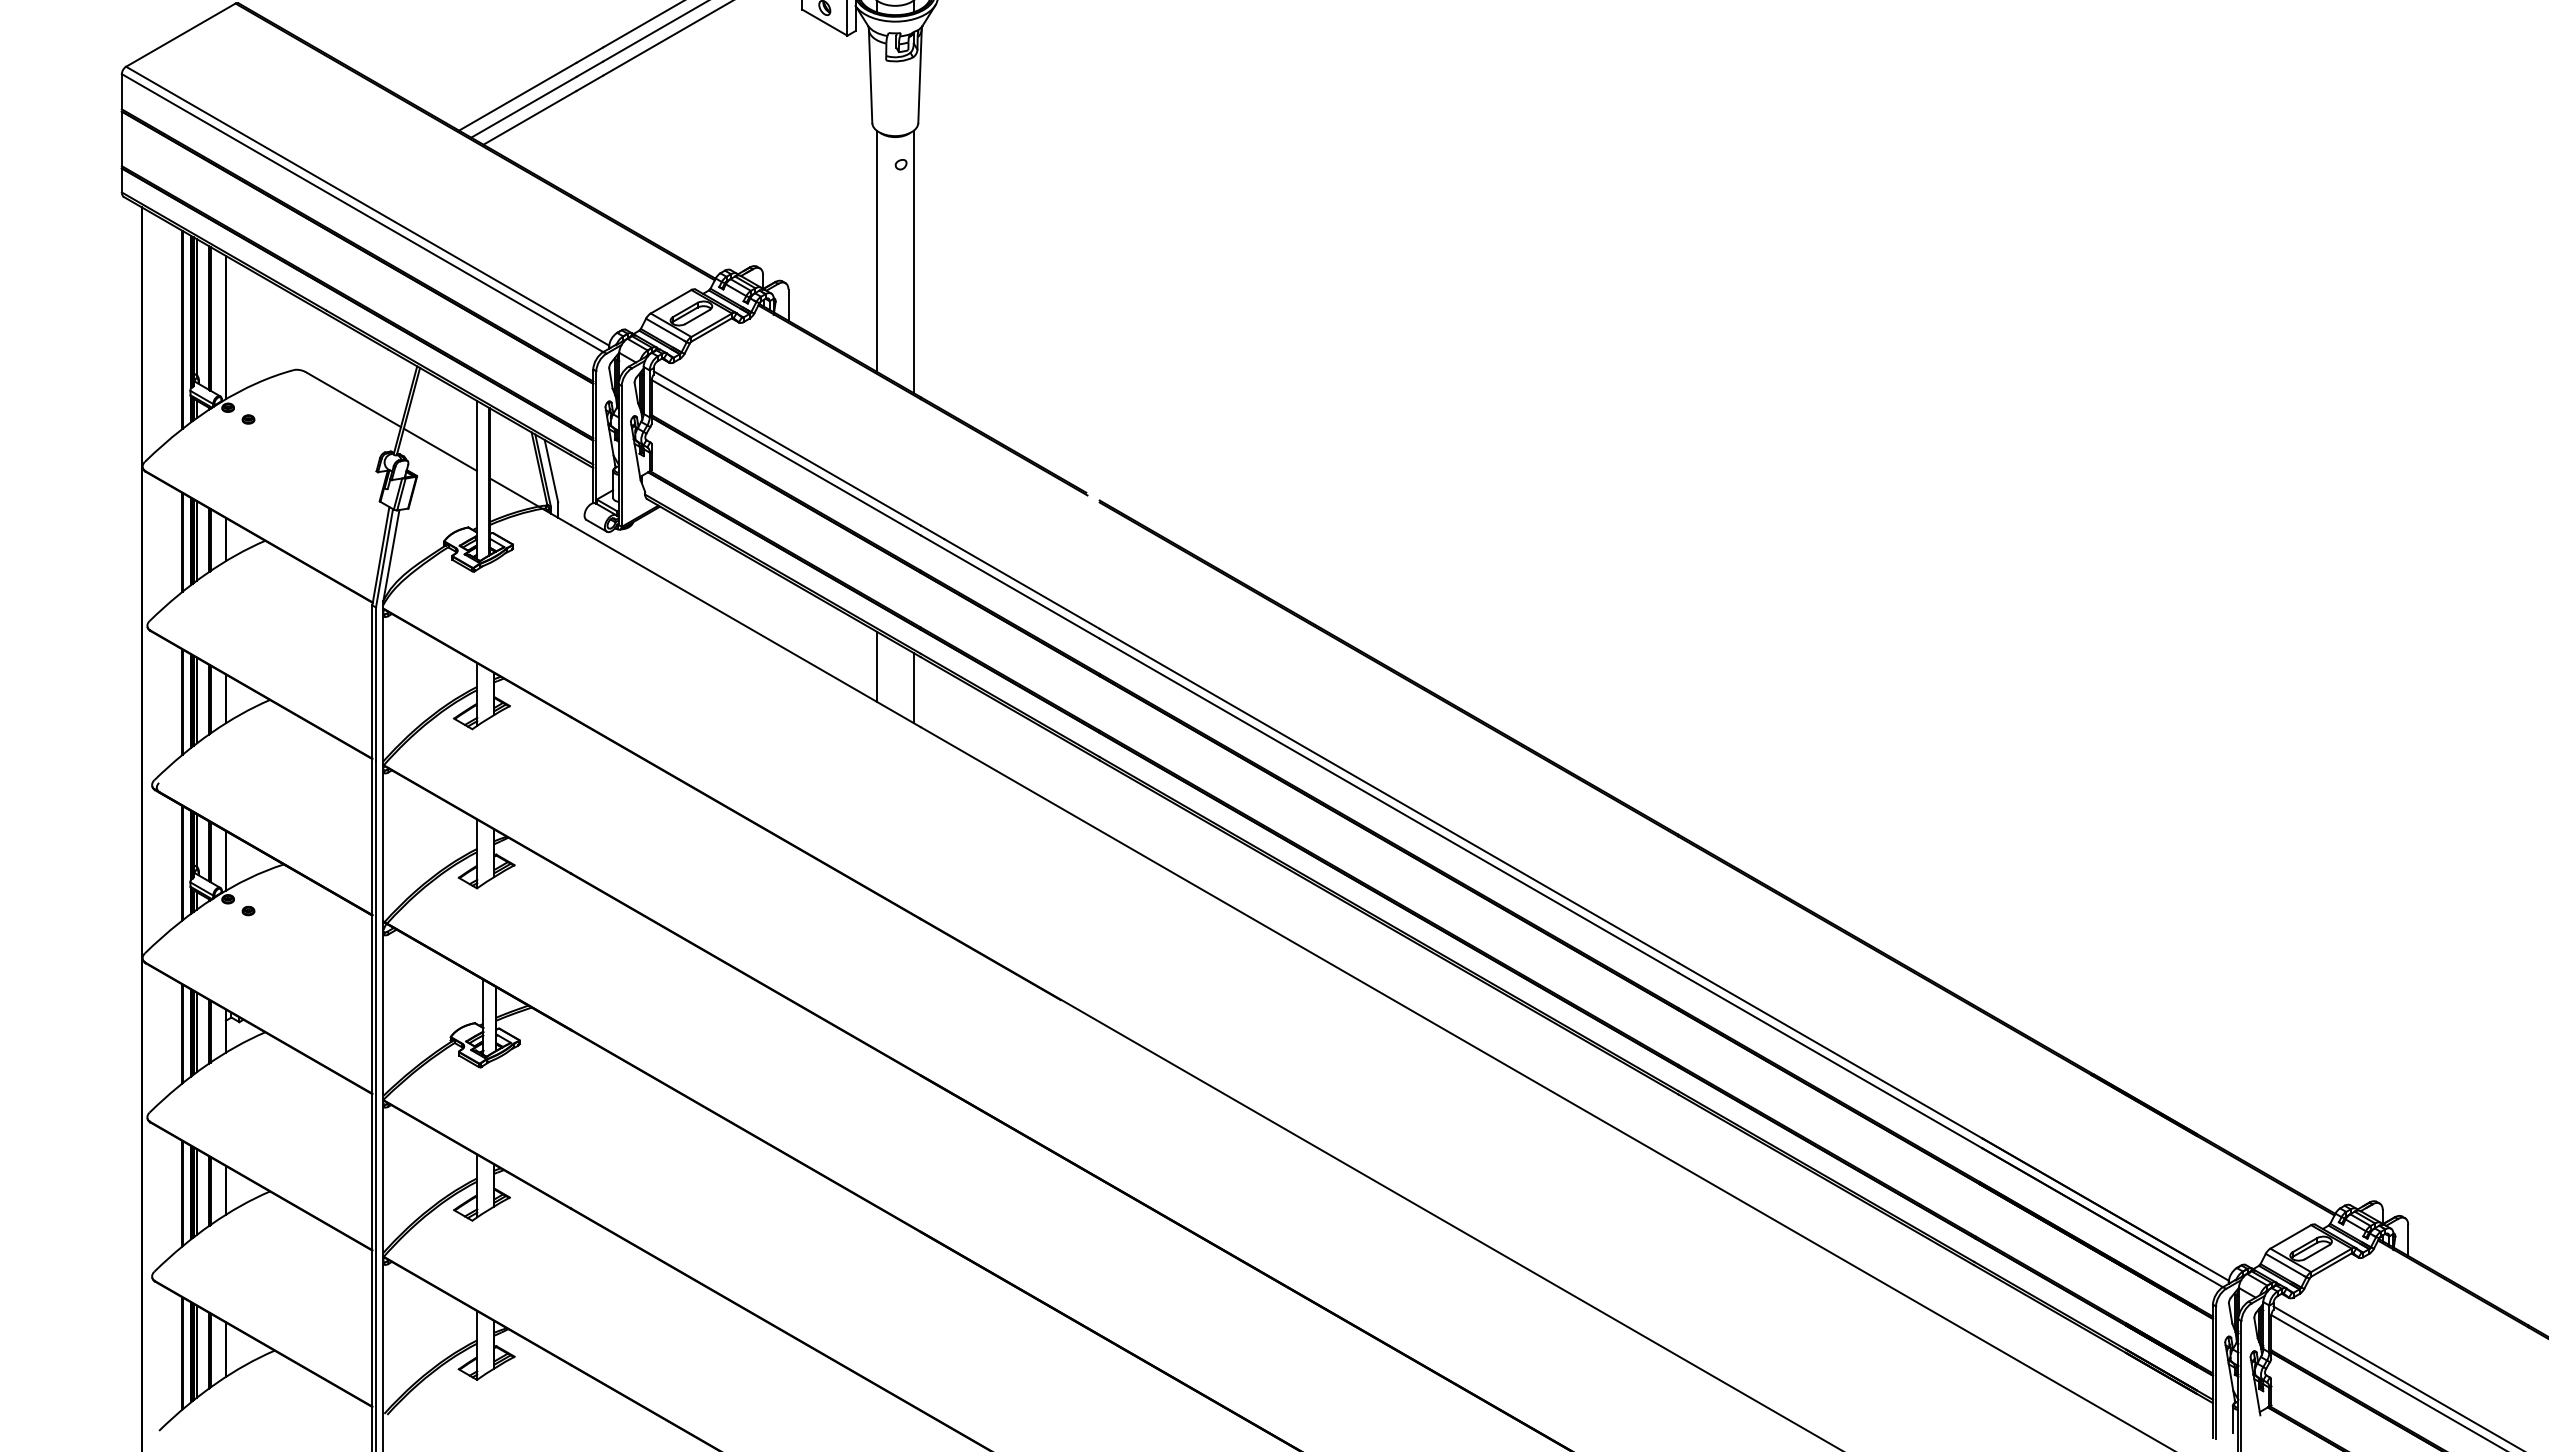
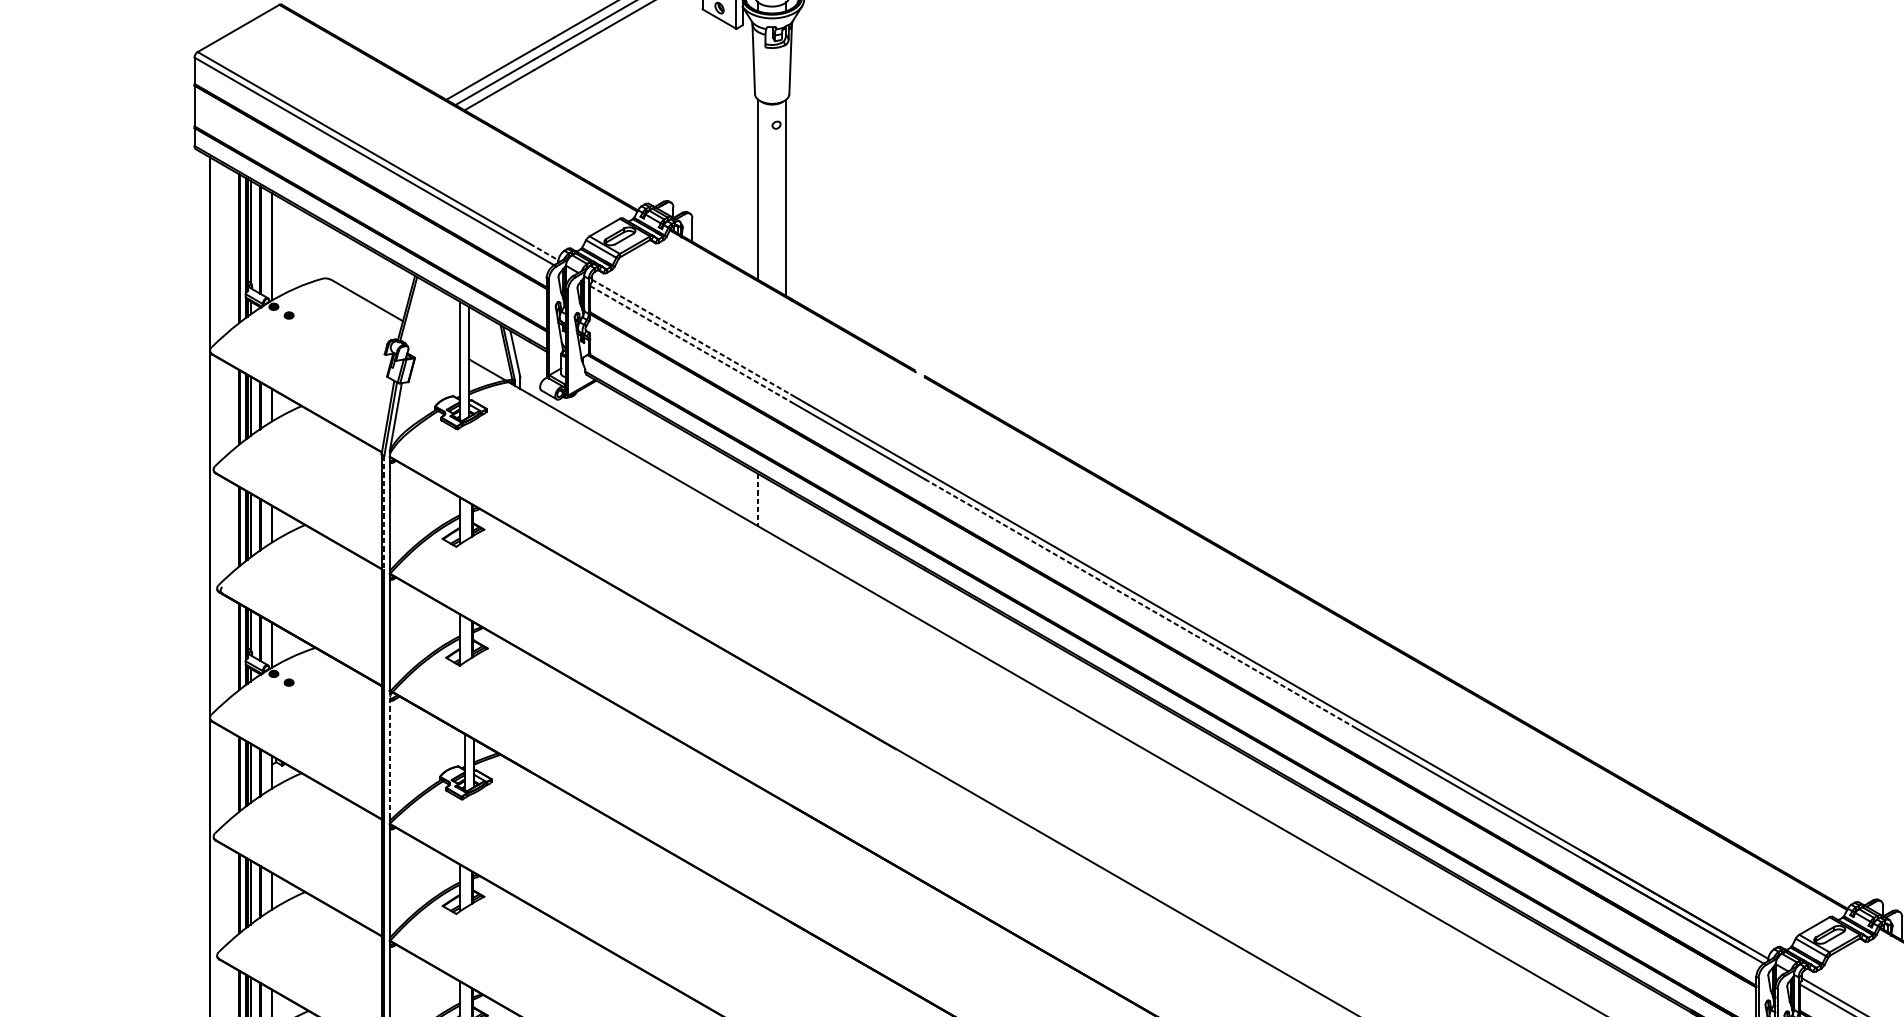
line: (590, 334) -> (544, 252), solid -> dashed
line: (787, 448) -> (691, 337), solid -> dashed
line: (439, 449) -> (431, 337), removed
line: (786, 457) -> (690, 343), solid -> dashed
line: (876, 667) -> (758, 500), solid -> dashed
line: (376, 684) -> (384, 513), solid -> dashed
line: (914, 688) -> (786, 516), removed
line: (1389, 805) -> (1141, 603), solid -> dashed
line: (383, 1007) -> (389, 754), solid -> dashed

